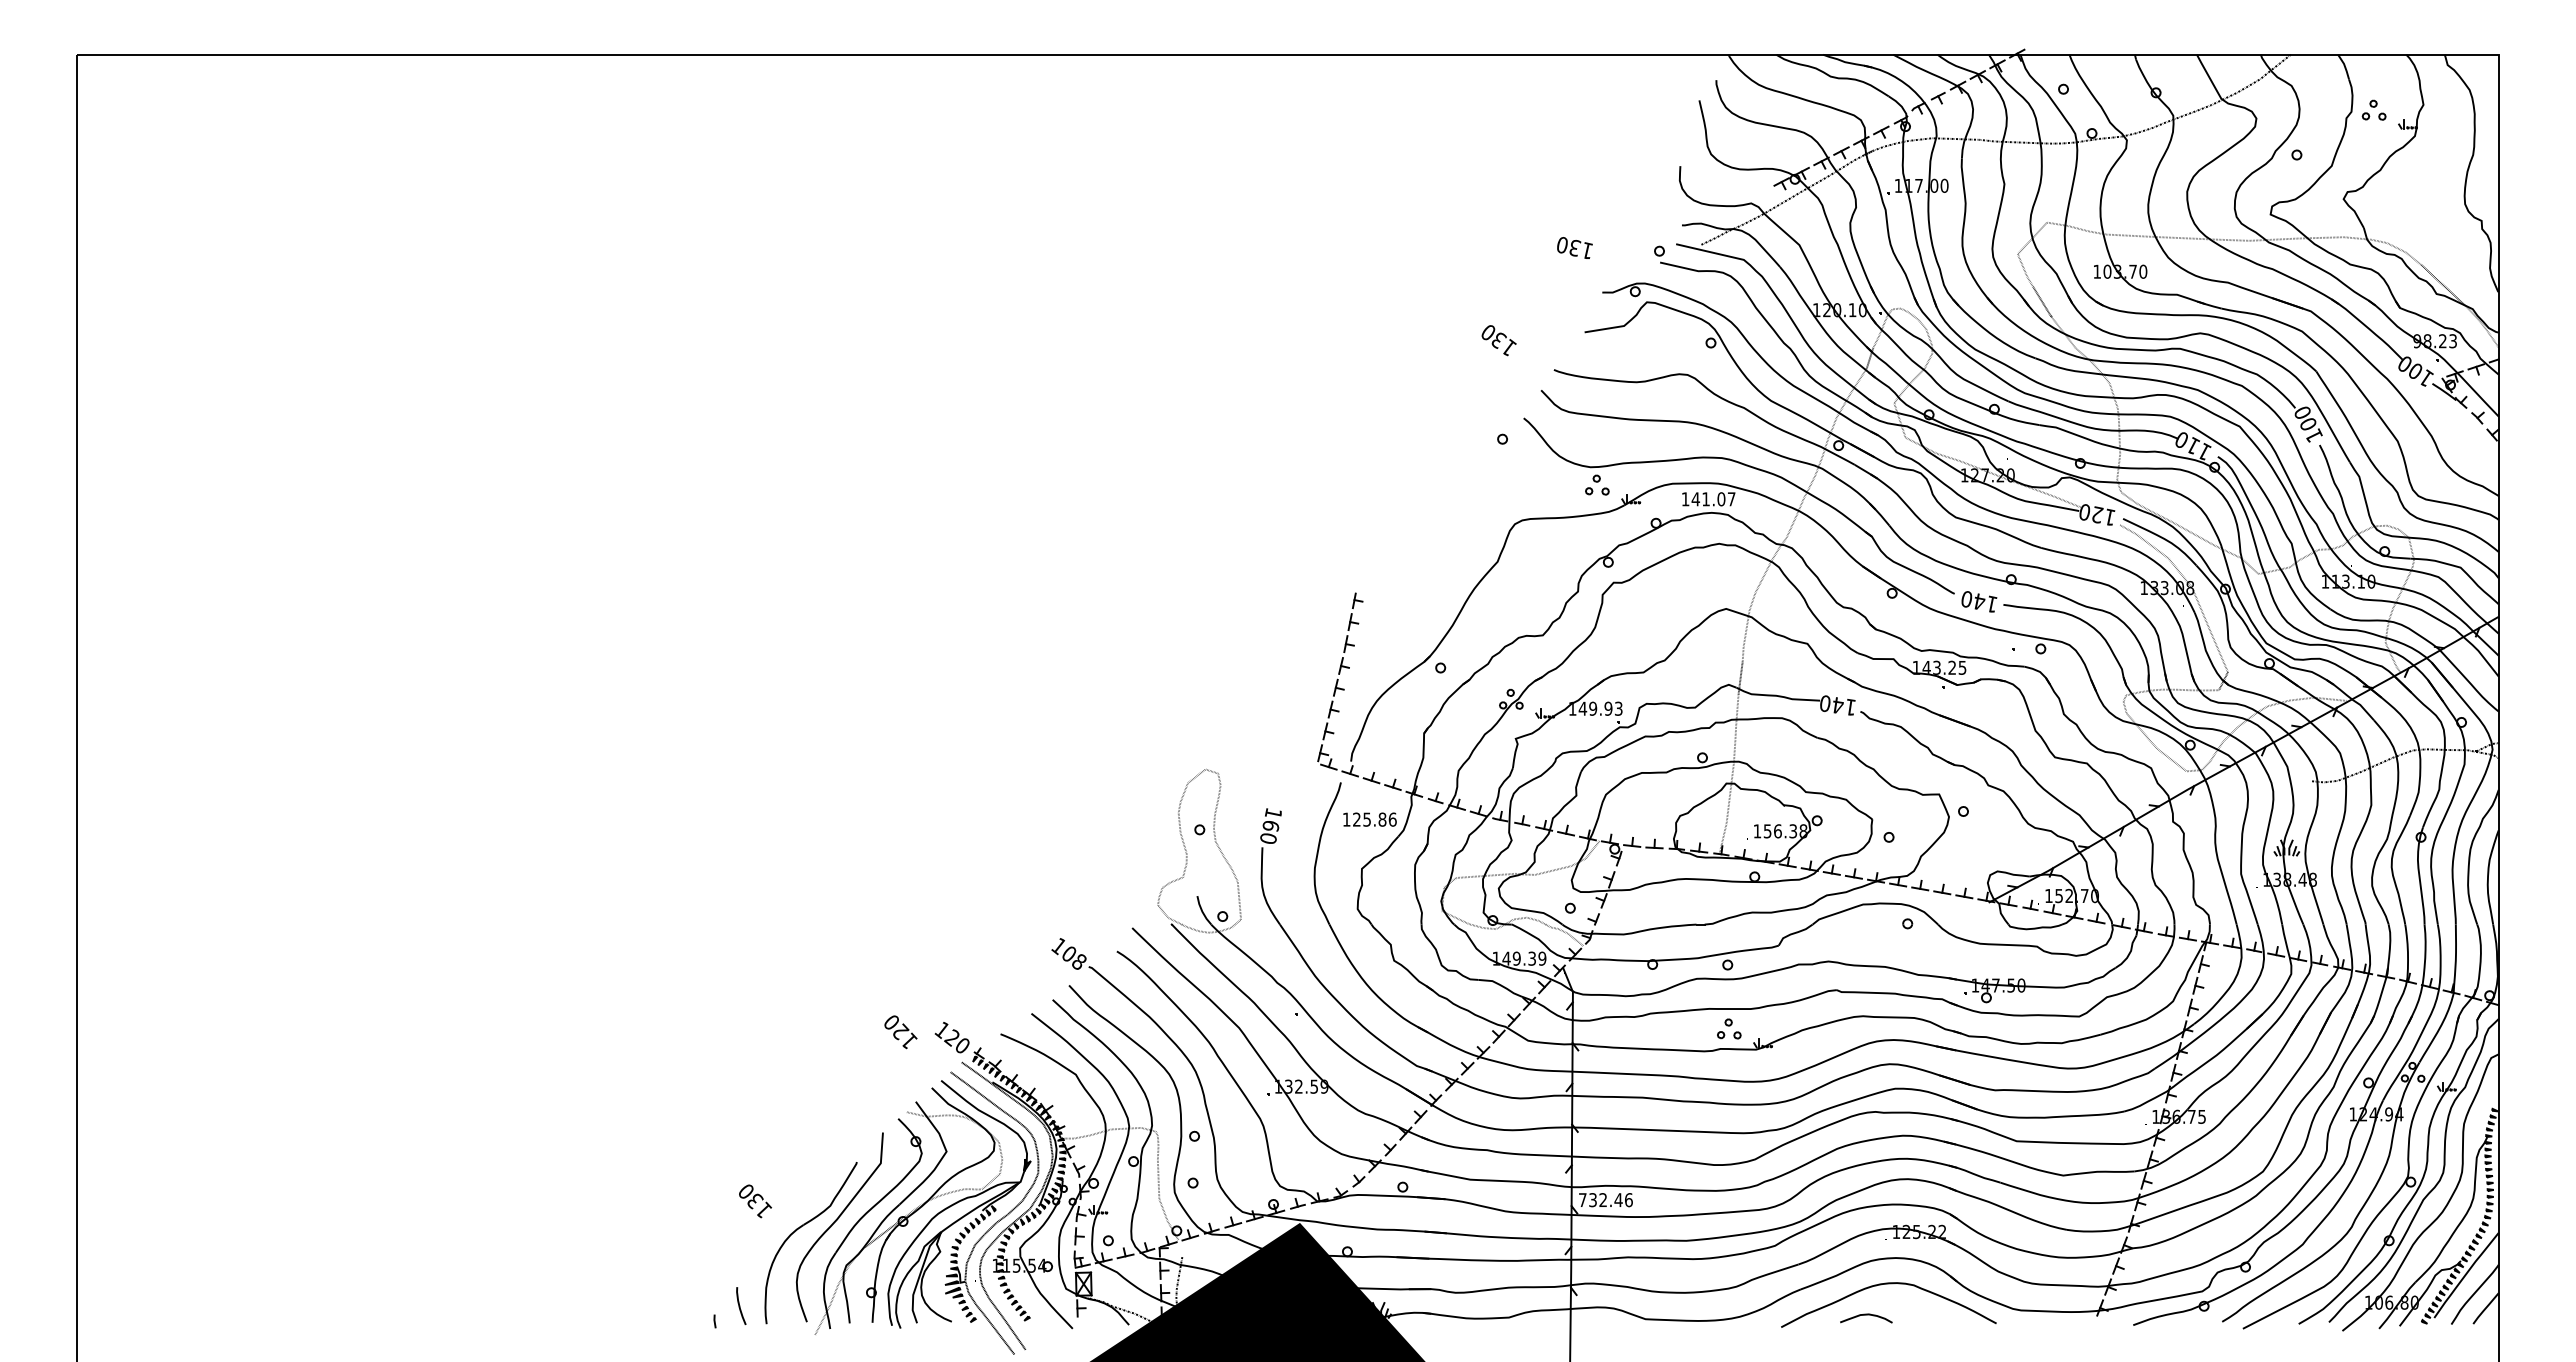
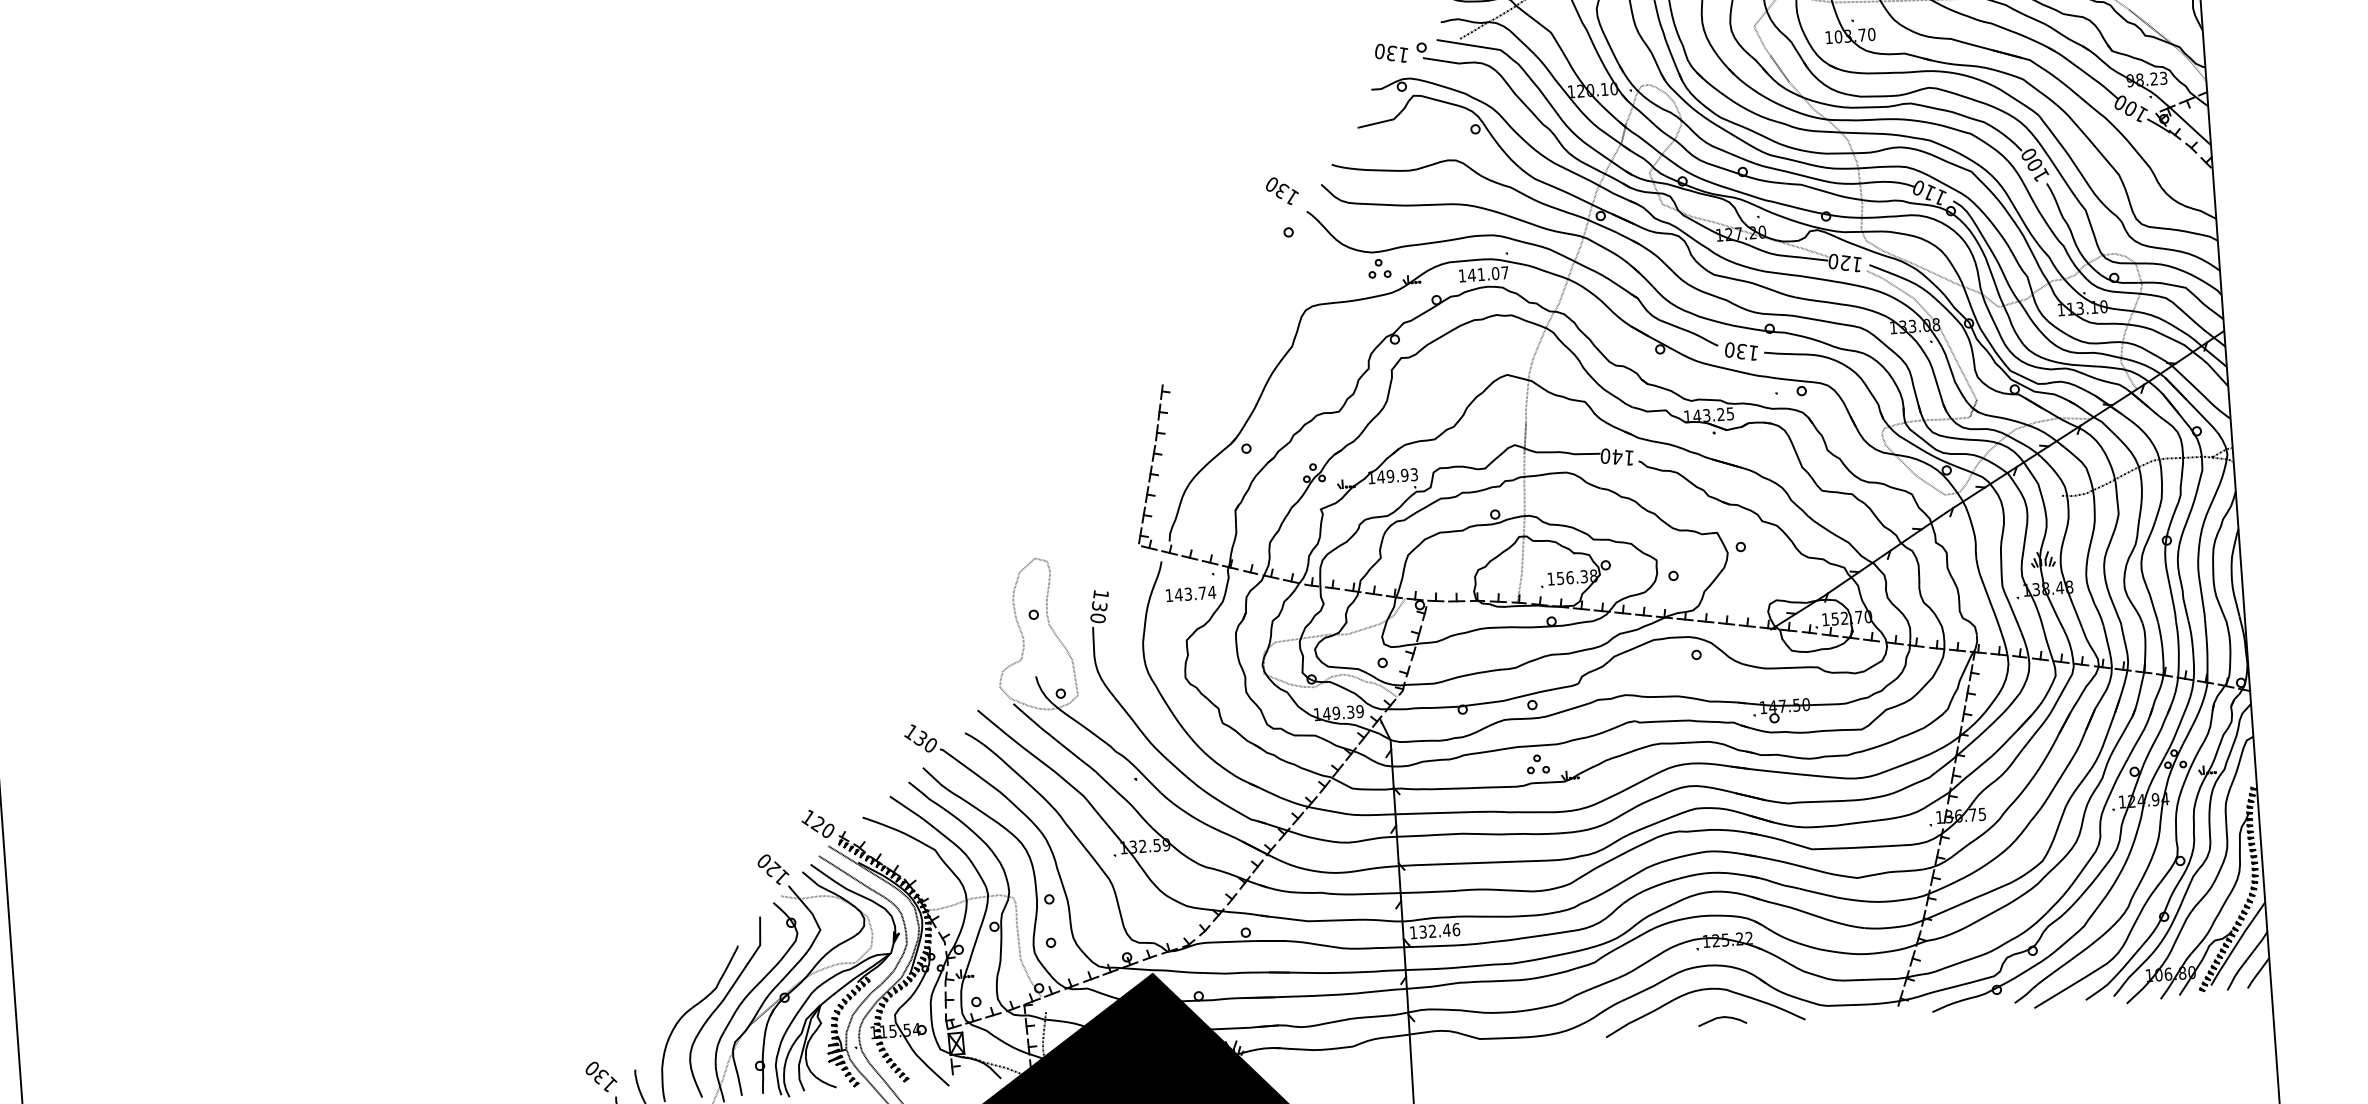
text: (1574, 247) -> (1391, 52), moved
text: (1498, 340) -> (1281, 191), moved
text: (1979, 601) -> (1741, 351), 140 -> 130
text: (1374, 819) -> (1195, 593), 125.86 -> 143.74
text: (1270, 825) -> (1099, 606), 160 -> 130
text: (1073, 957) -> (925, 741), 108 -> 130
text: (900, 1032) -> (773, 869), moved
text: (1582, 1199) -> (1413, 932), 732.46 -> 132.46
text: (755, 1201) -> (601, 1077), moved
curve: (1866, 1315) -> (1722, 1018), moved

